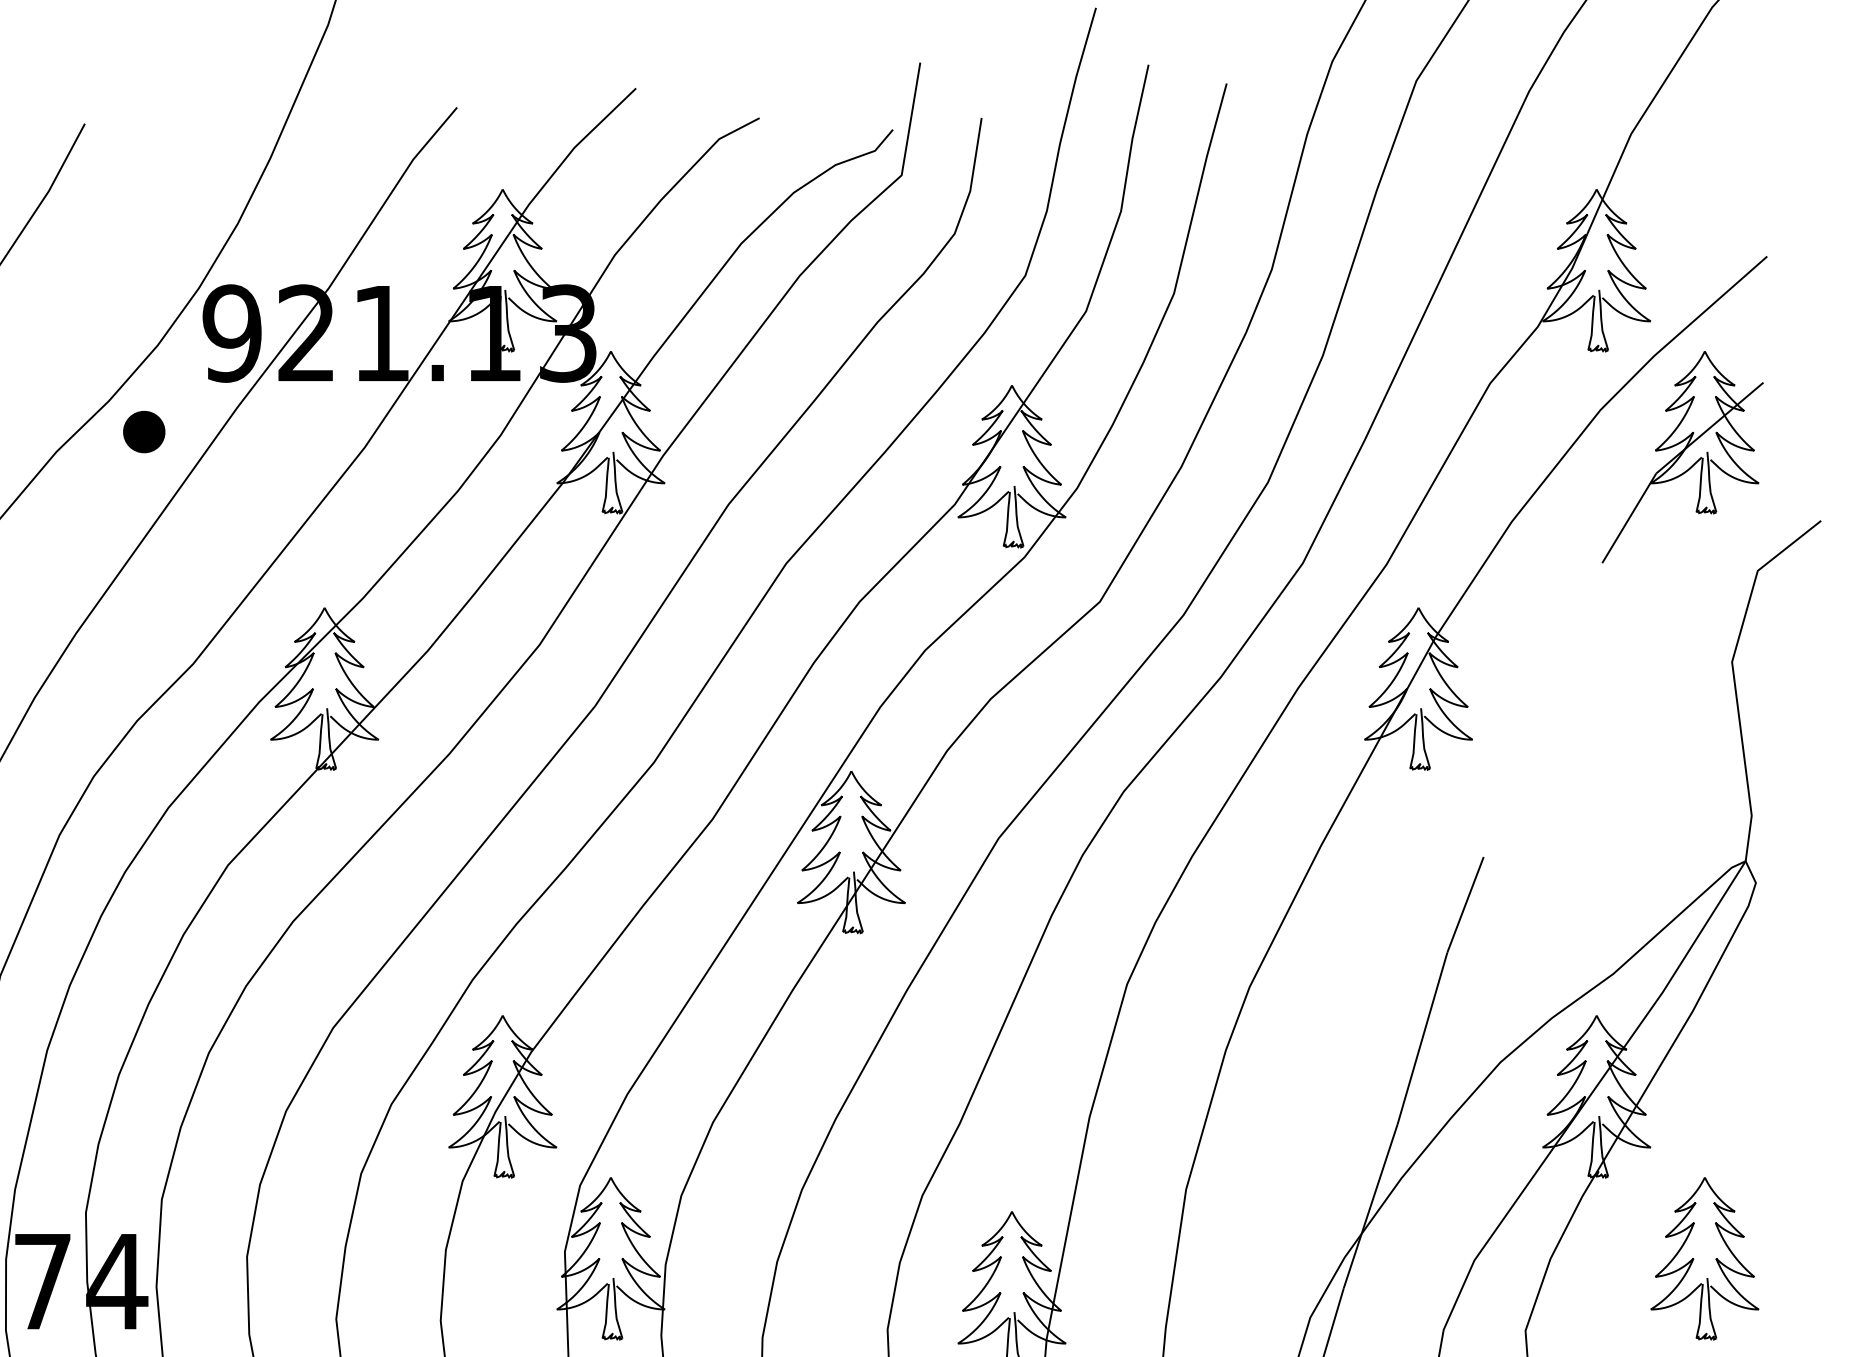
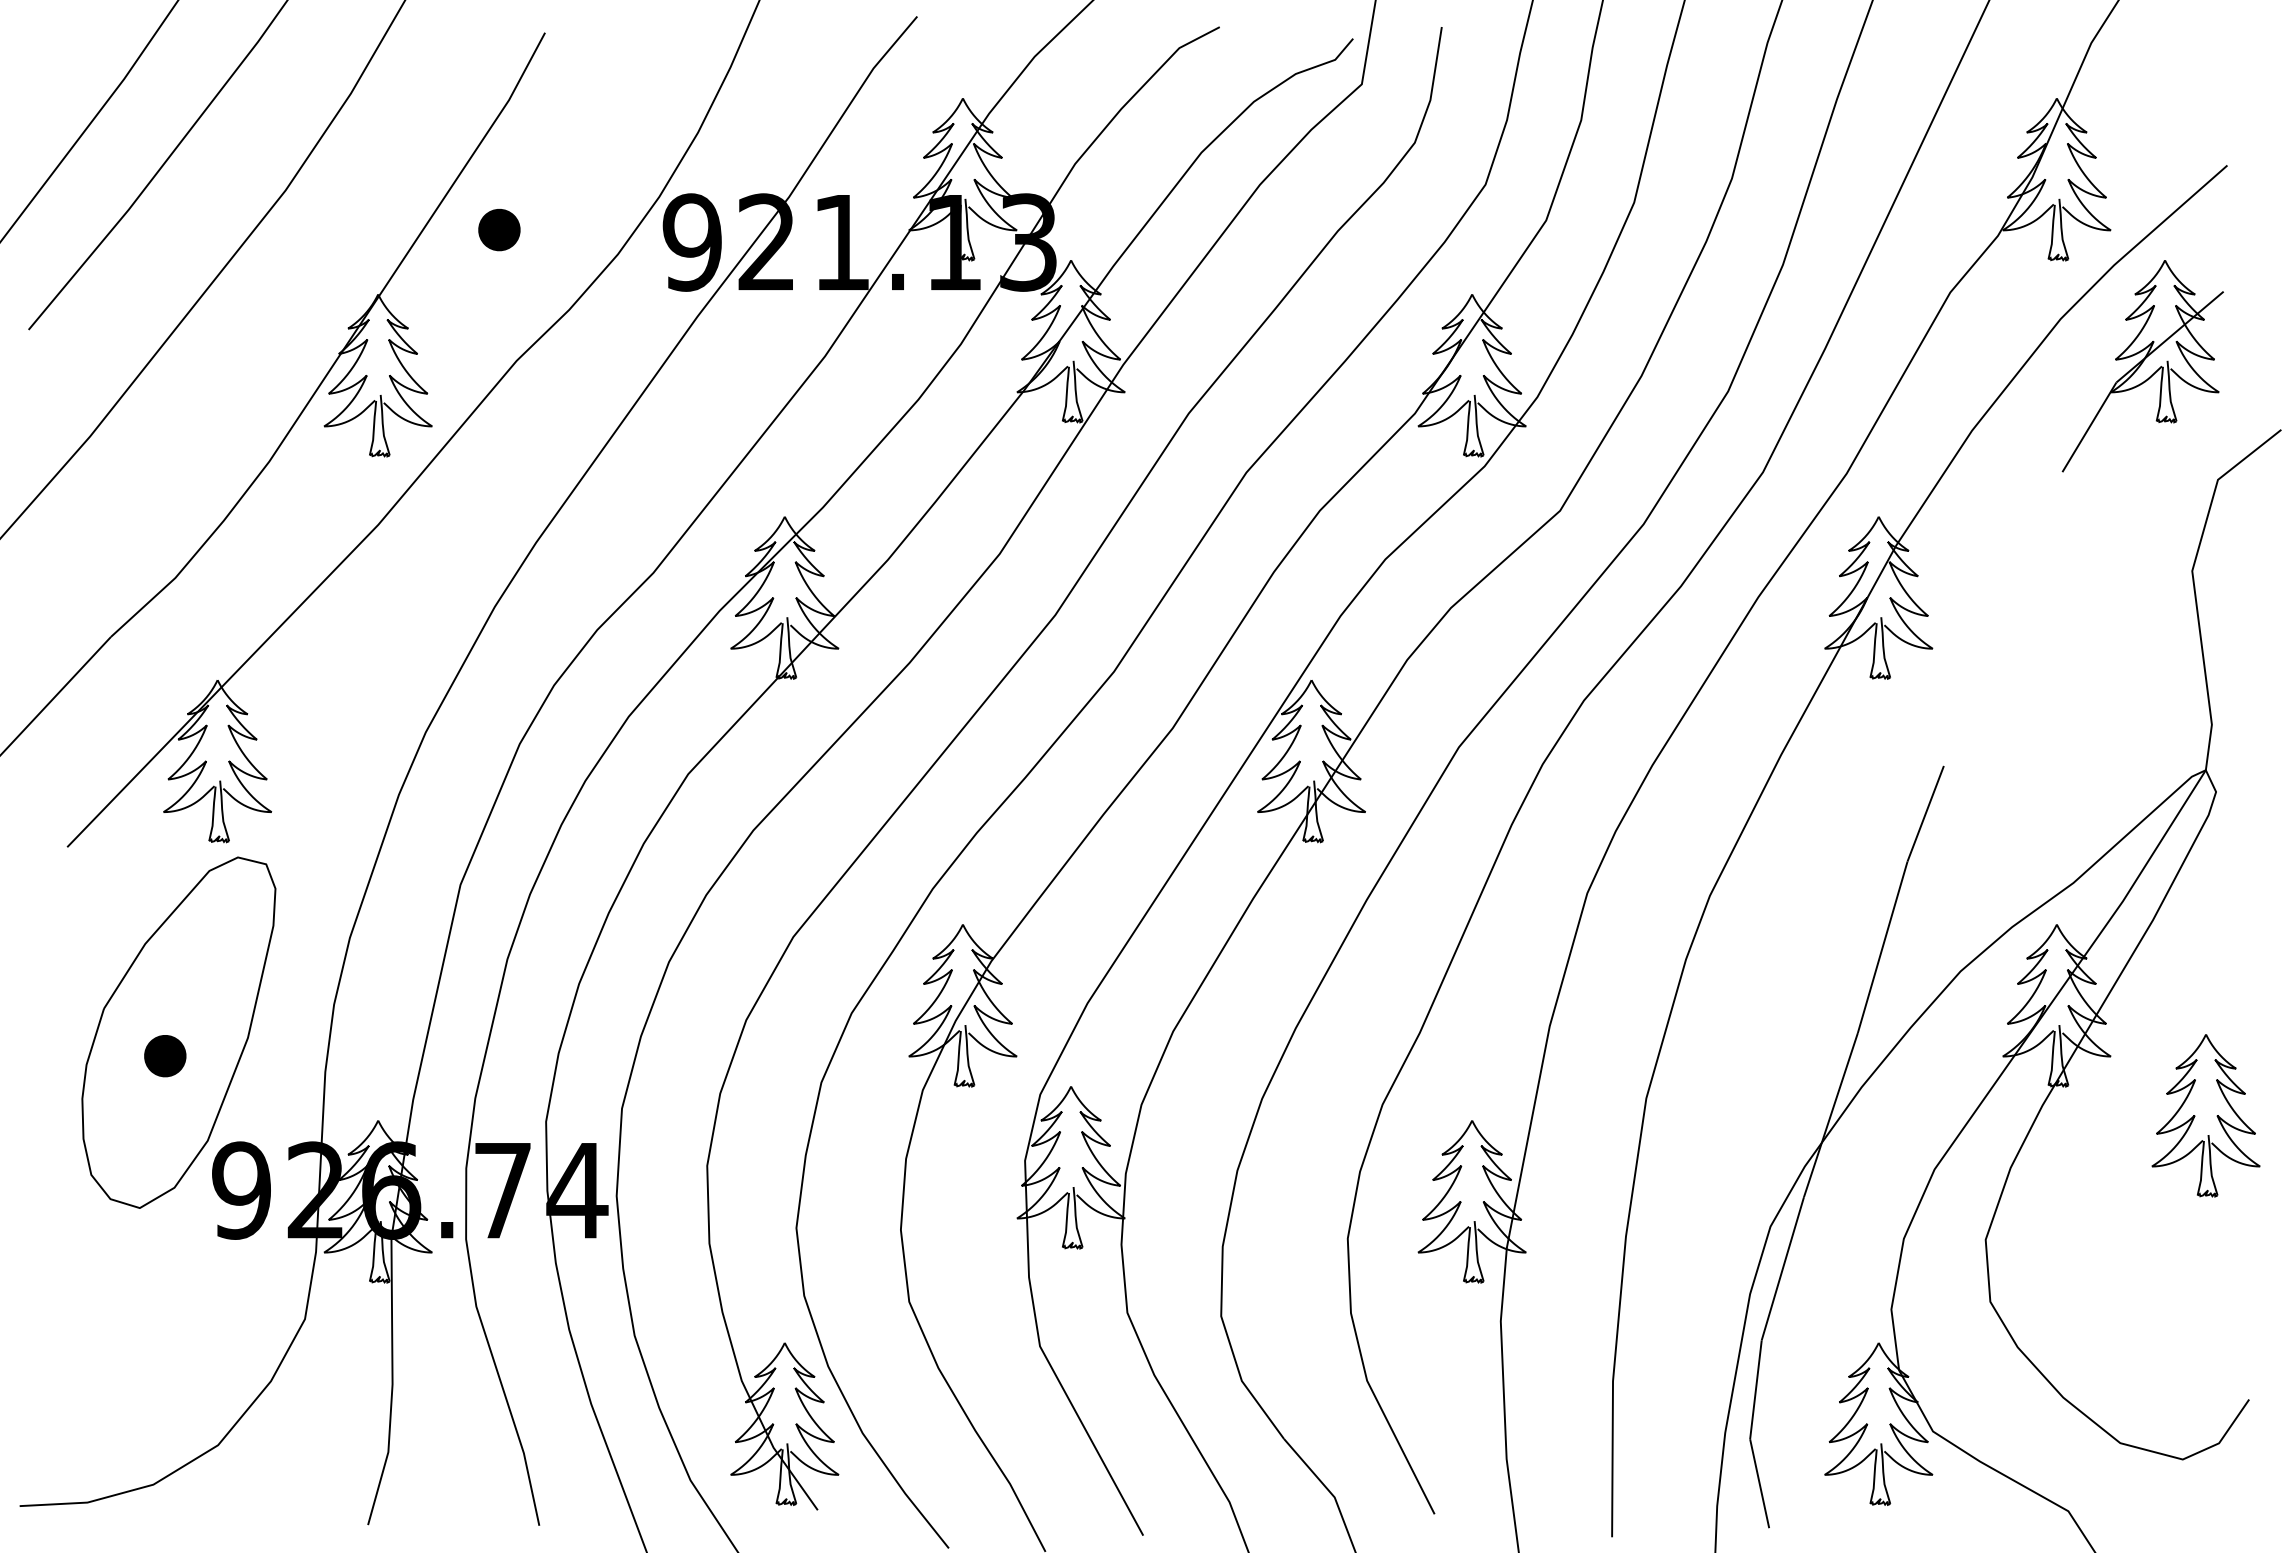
part: (144, 432) -> (499, 230), moved
part: (1704, 1258) -> (2205, 1115), moved

